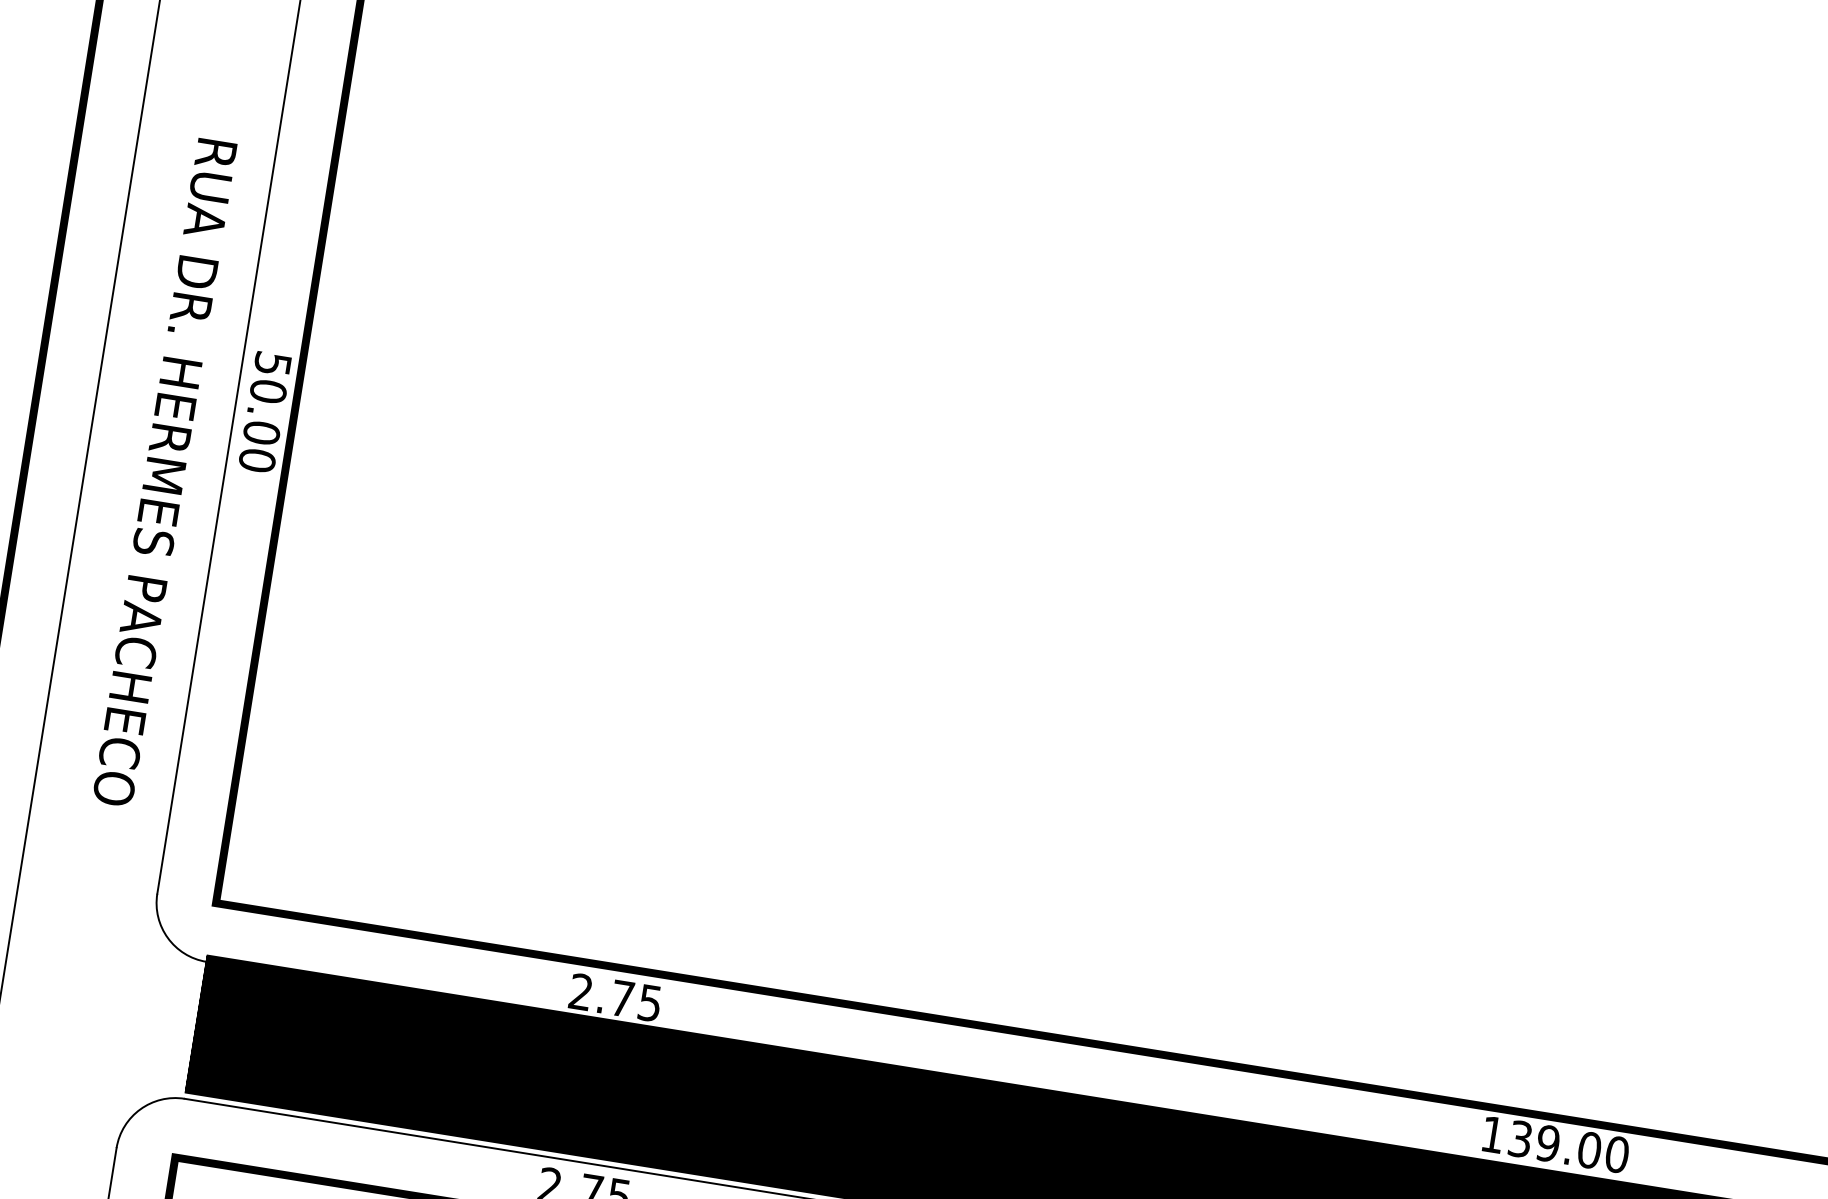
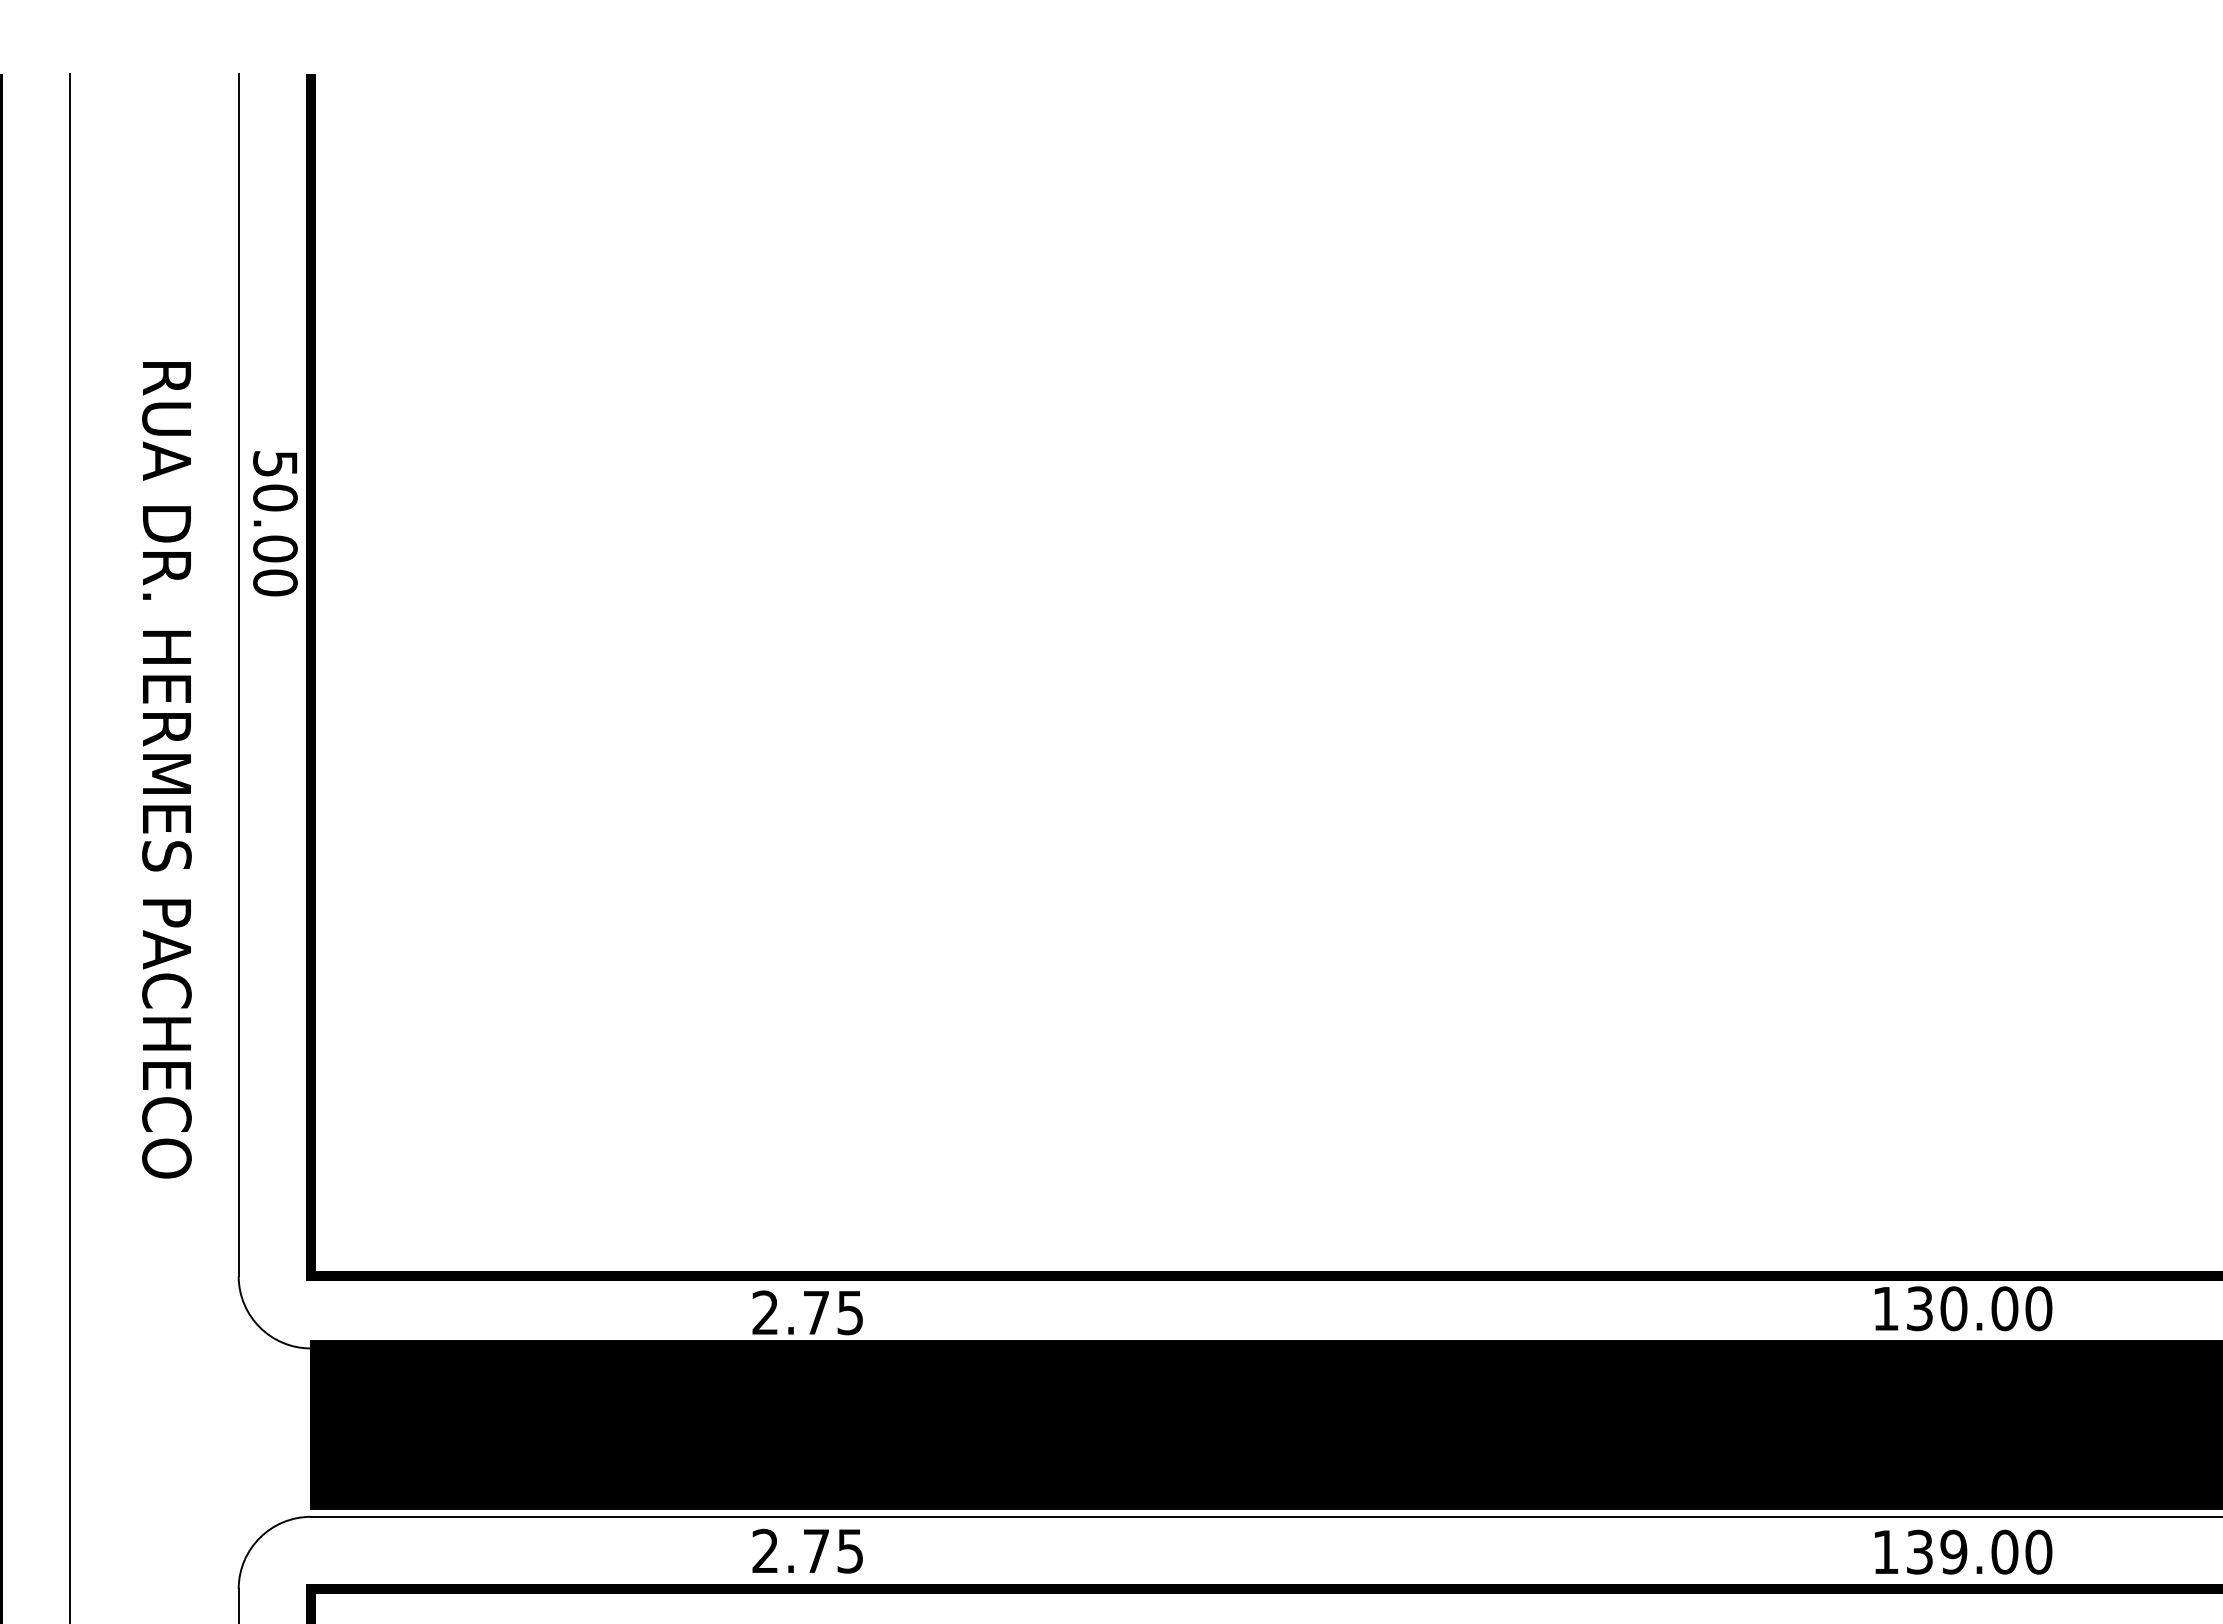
text: (265, 412) -> (275, 523), moved
text: (1547, 1143) -> (1953, 1308), 139.00 -> 130.00

